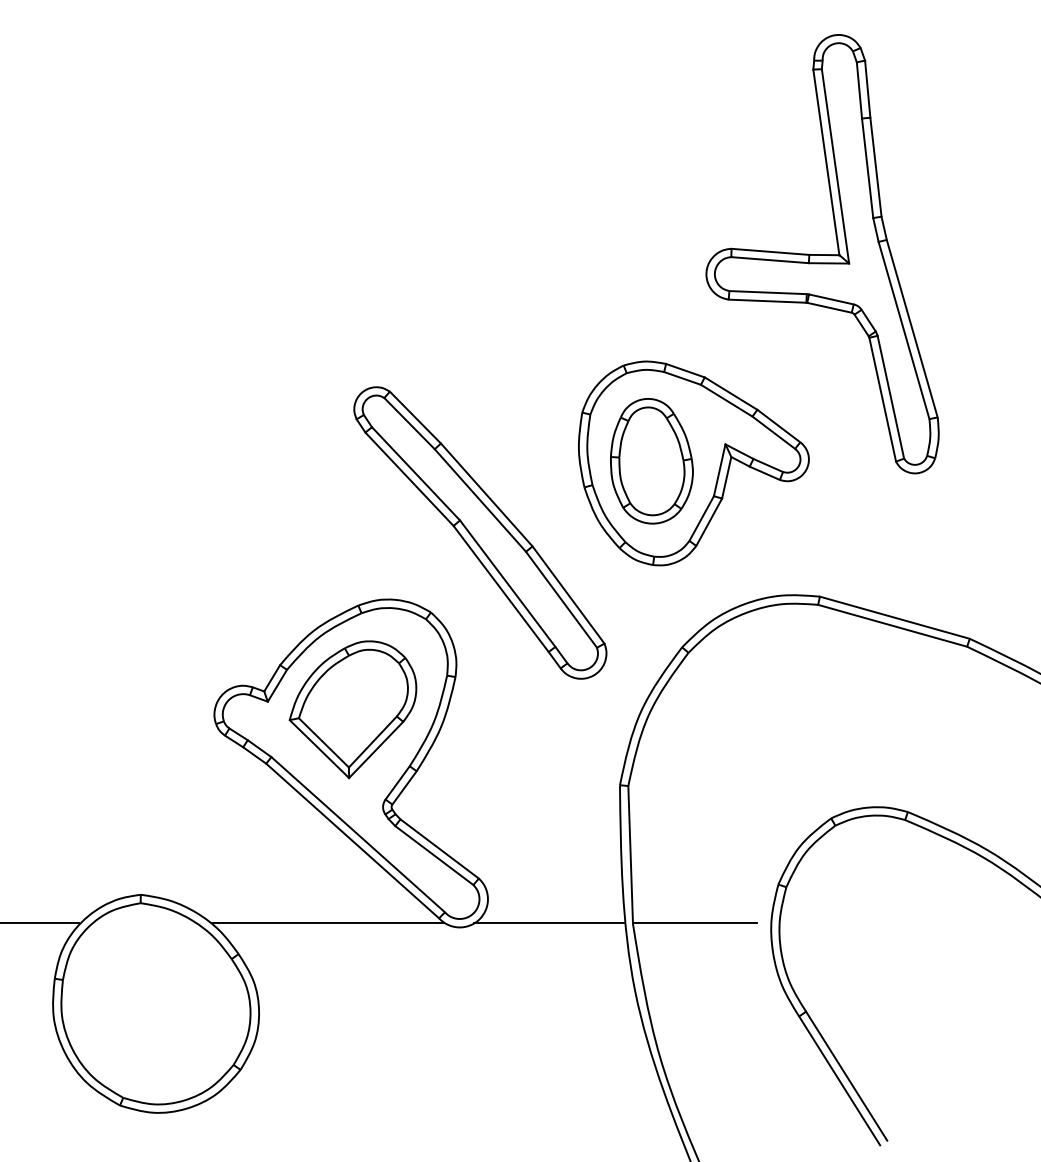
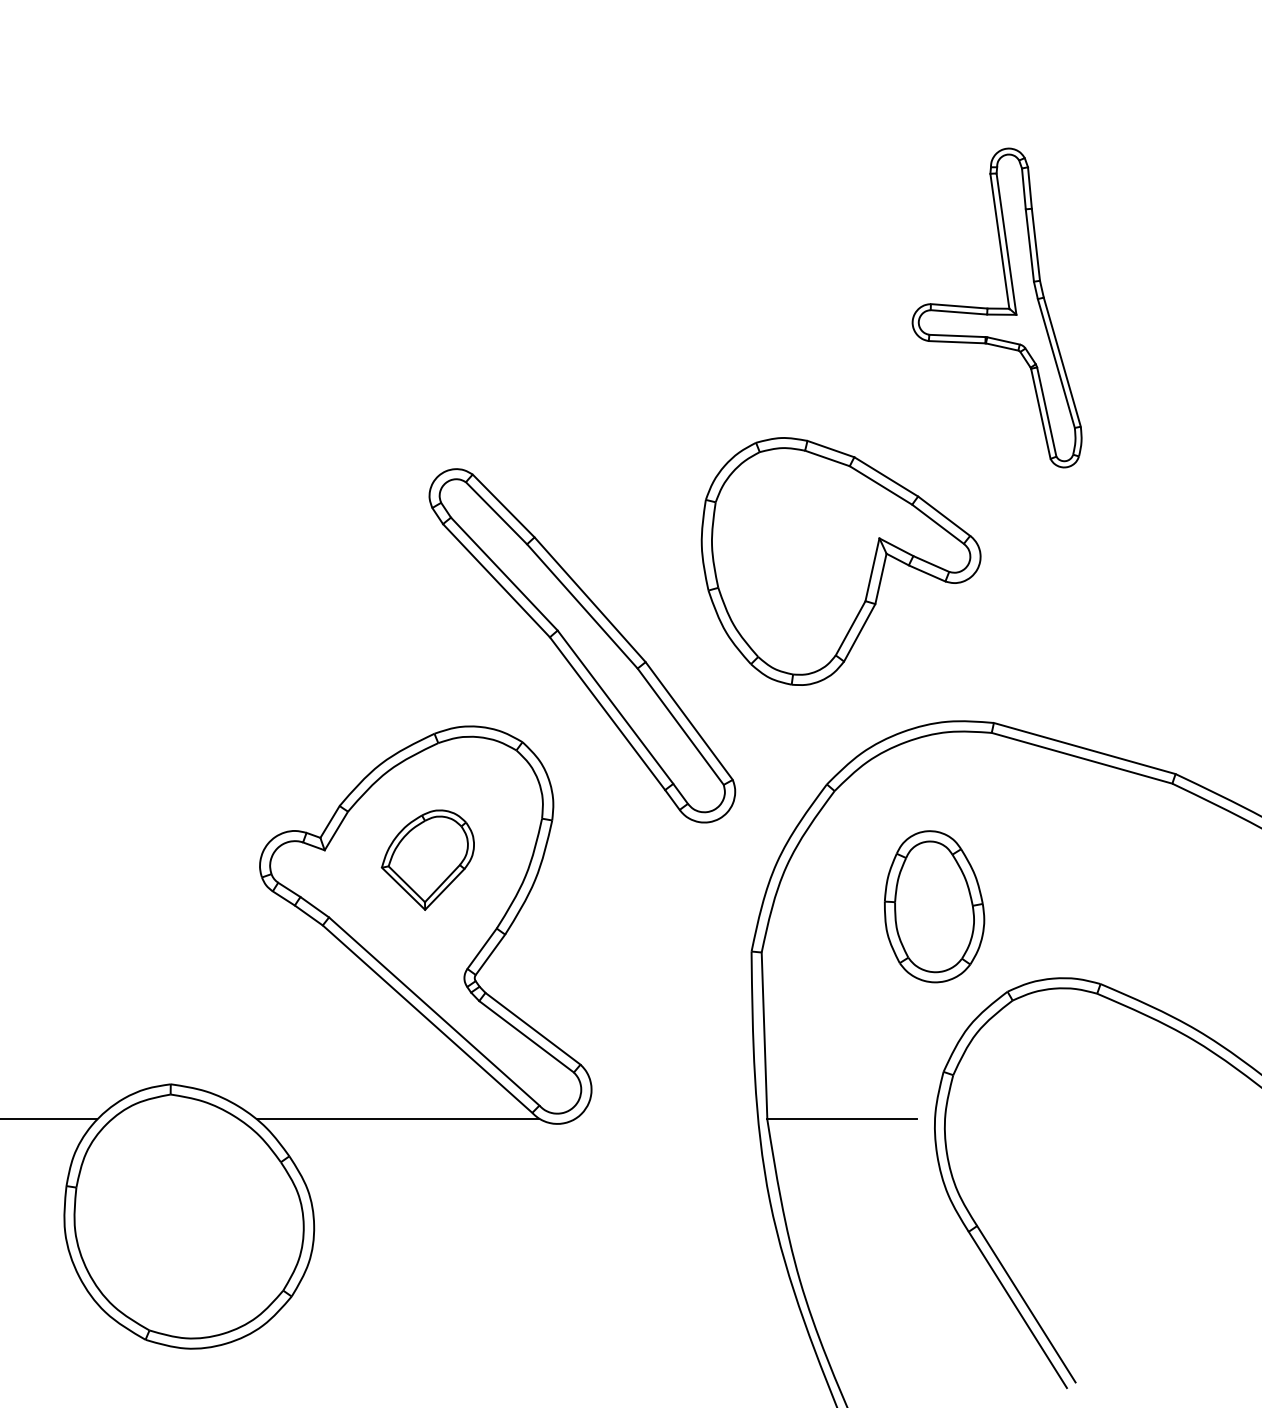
part: (822, 254) -> (997, 308), size x0.6
part: (651, 461) -> (934, 907), moved
part: (352, 709) -> (427, 859), size x0.6
line: (549, 923) -> (666, 1119), removed

